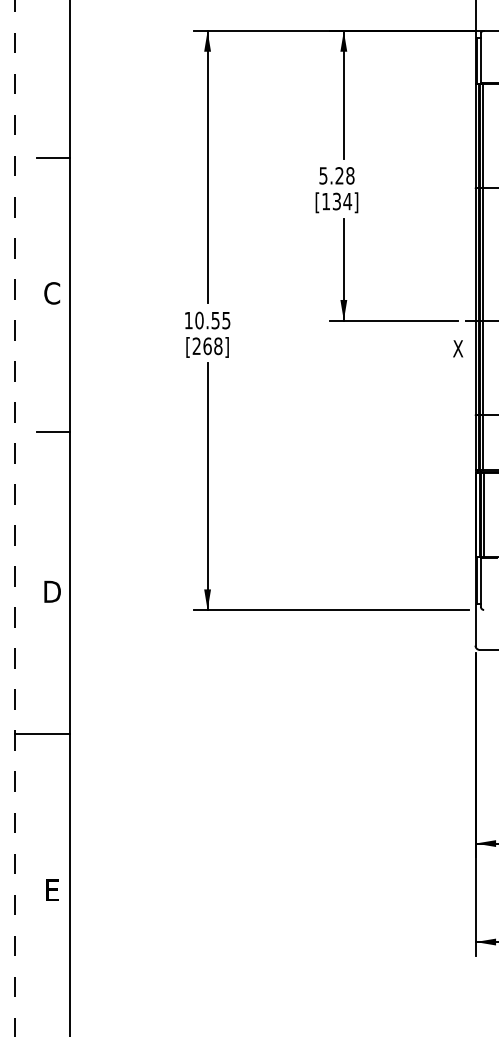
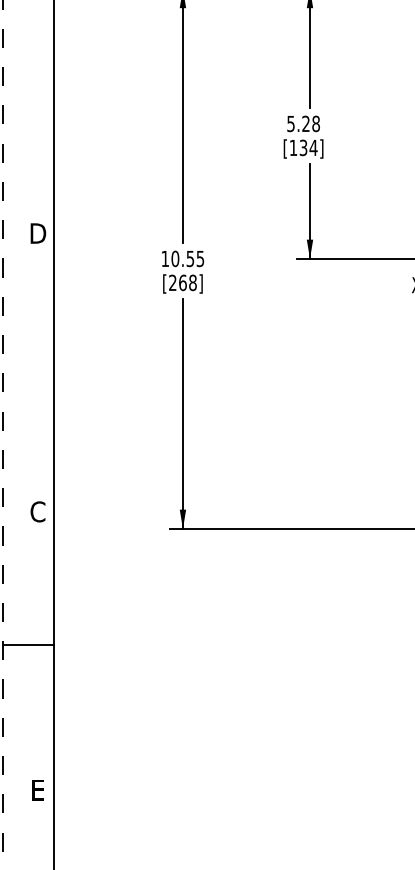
line: (52, 158) -> (38, 107), removed
text: (52, 293) -> (38, 233), C -> D
line: (52, 432) -> (38, 363), removed
text: (52, 591) -> (38, 511), D -> C

